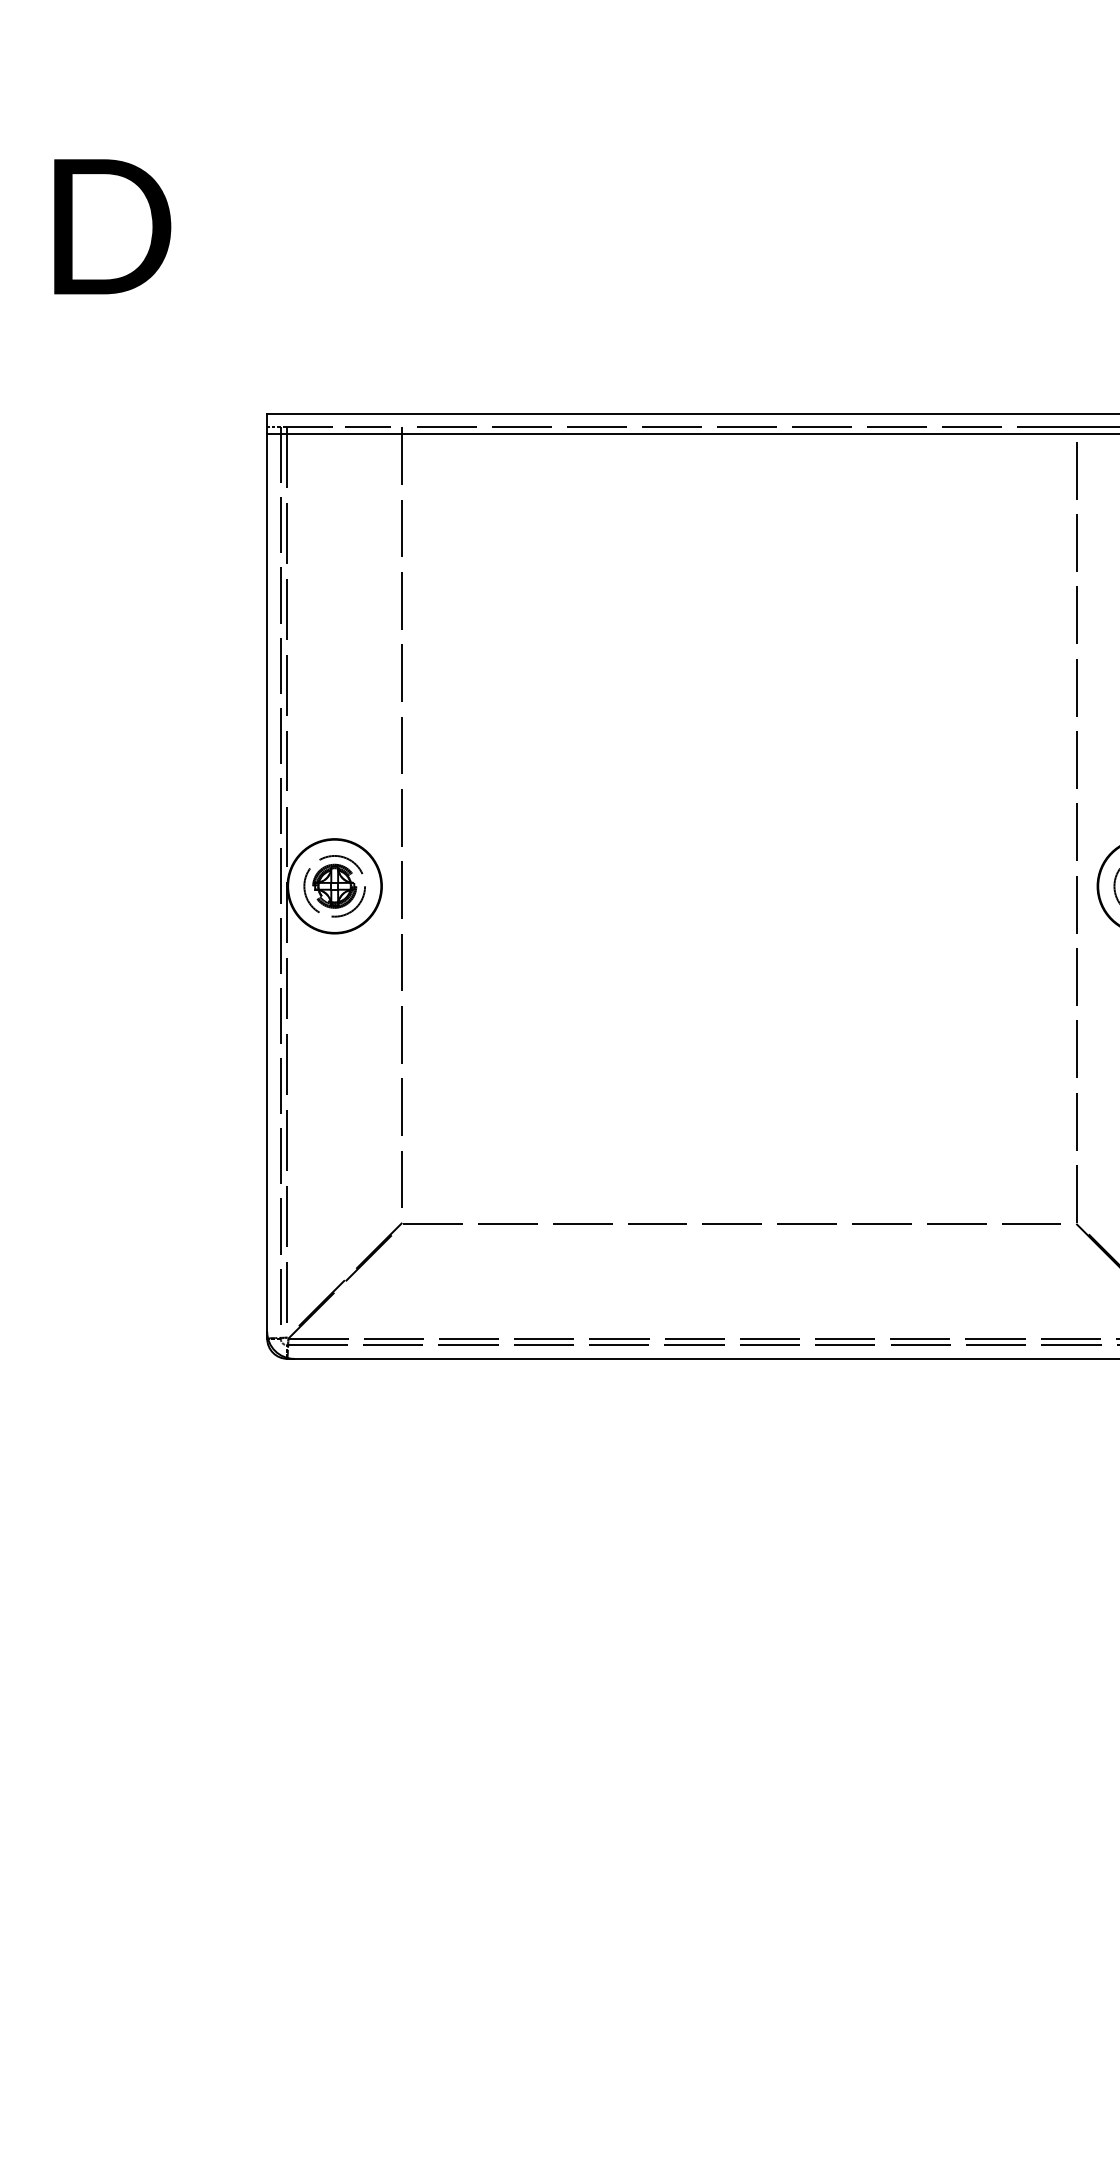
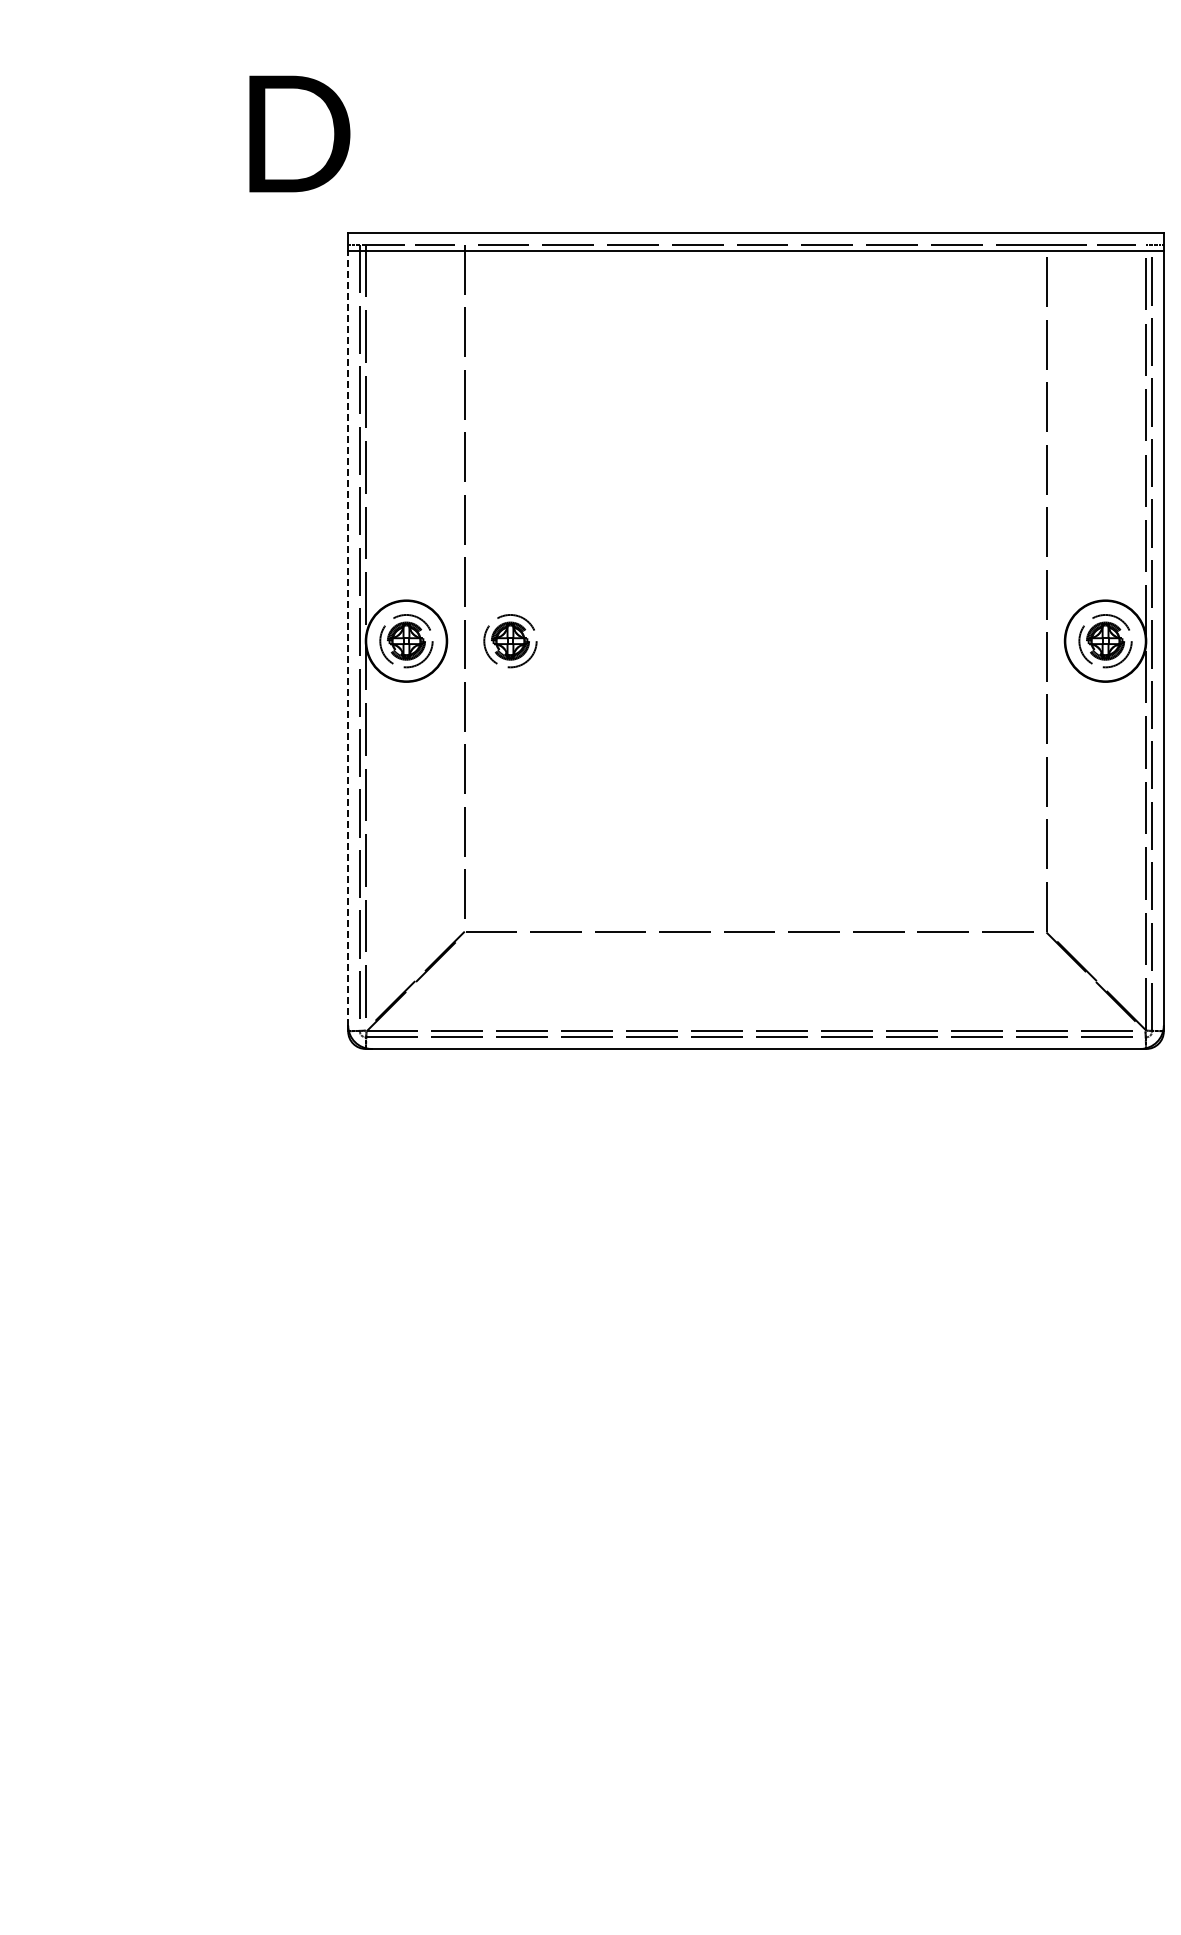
text: (112, 226) -> (299, 133), moved
line: (267, 882) -> (348, 637), solid -> dashed
part: (455, 886) -> (510, 641), added

